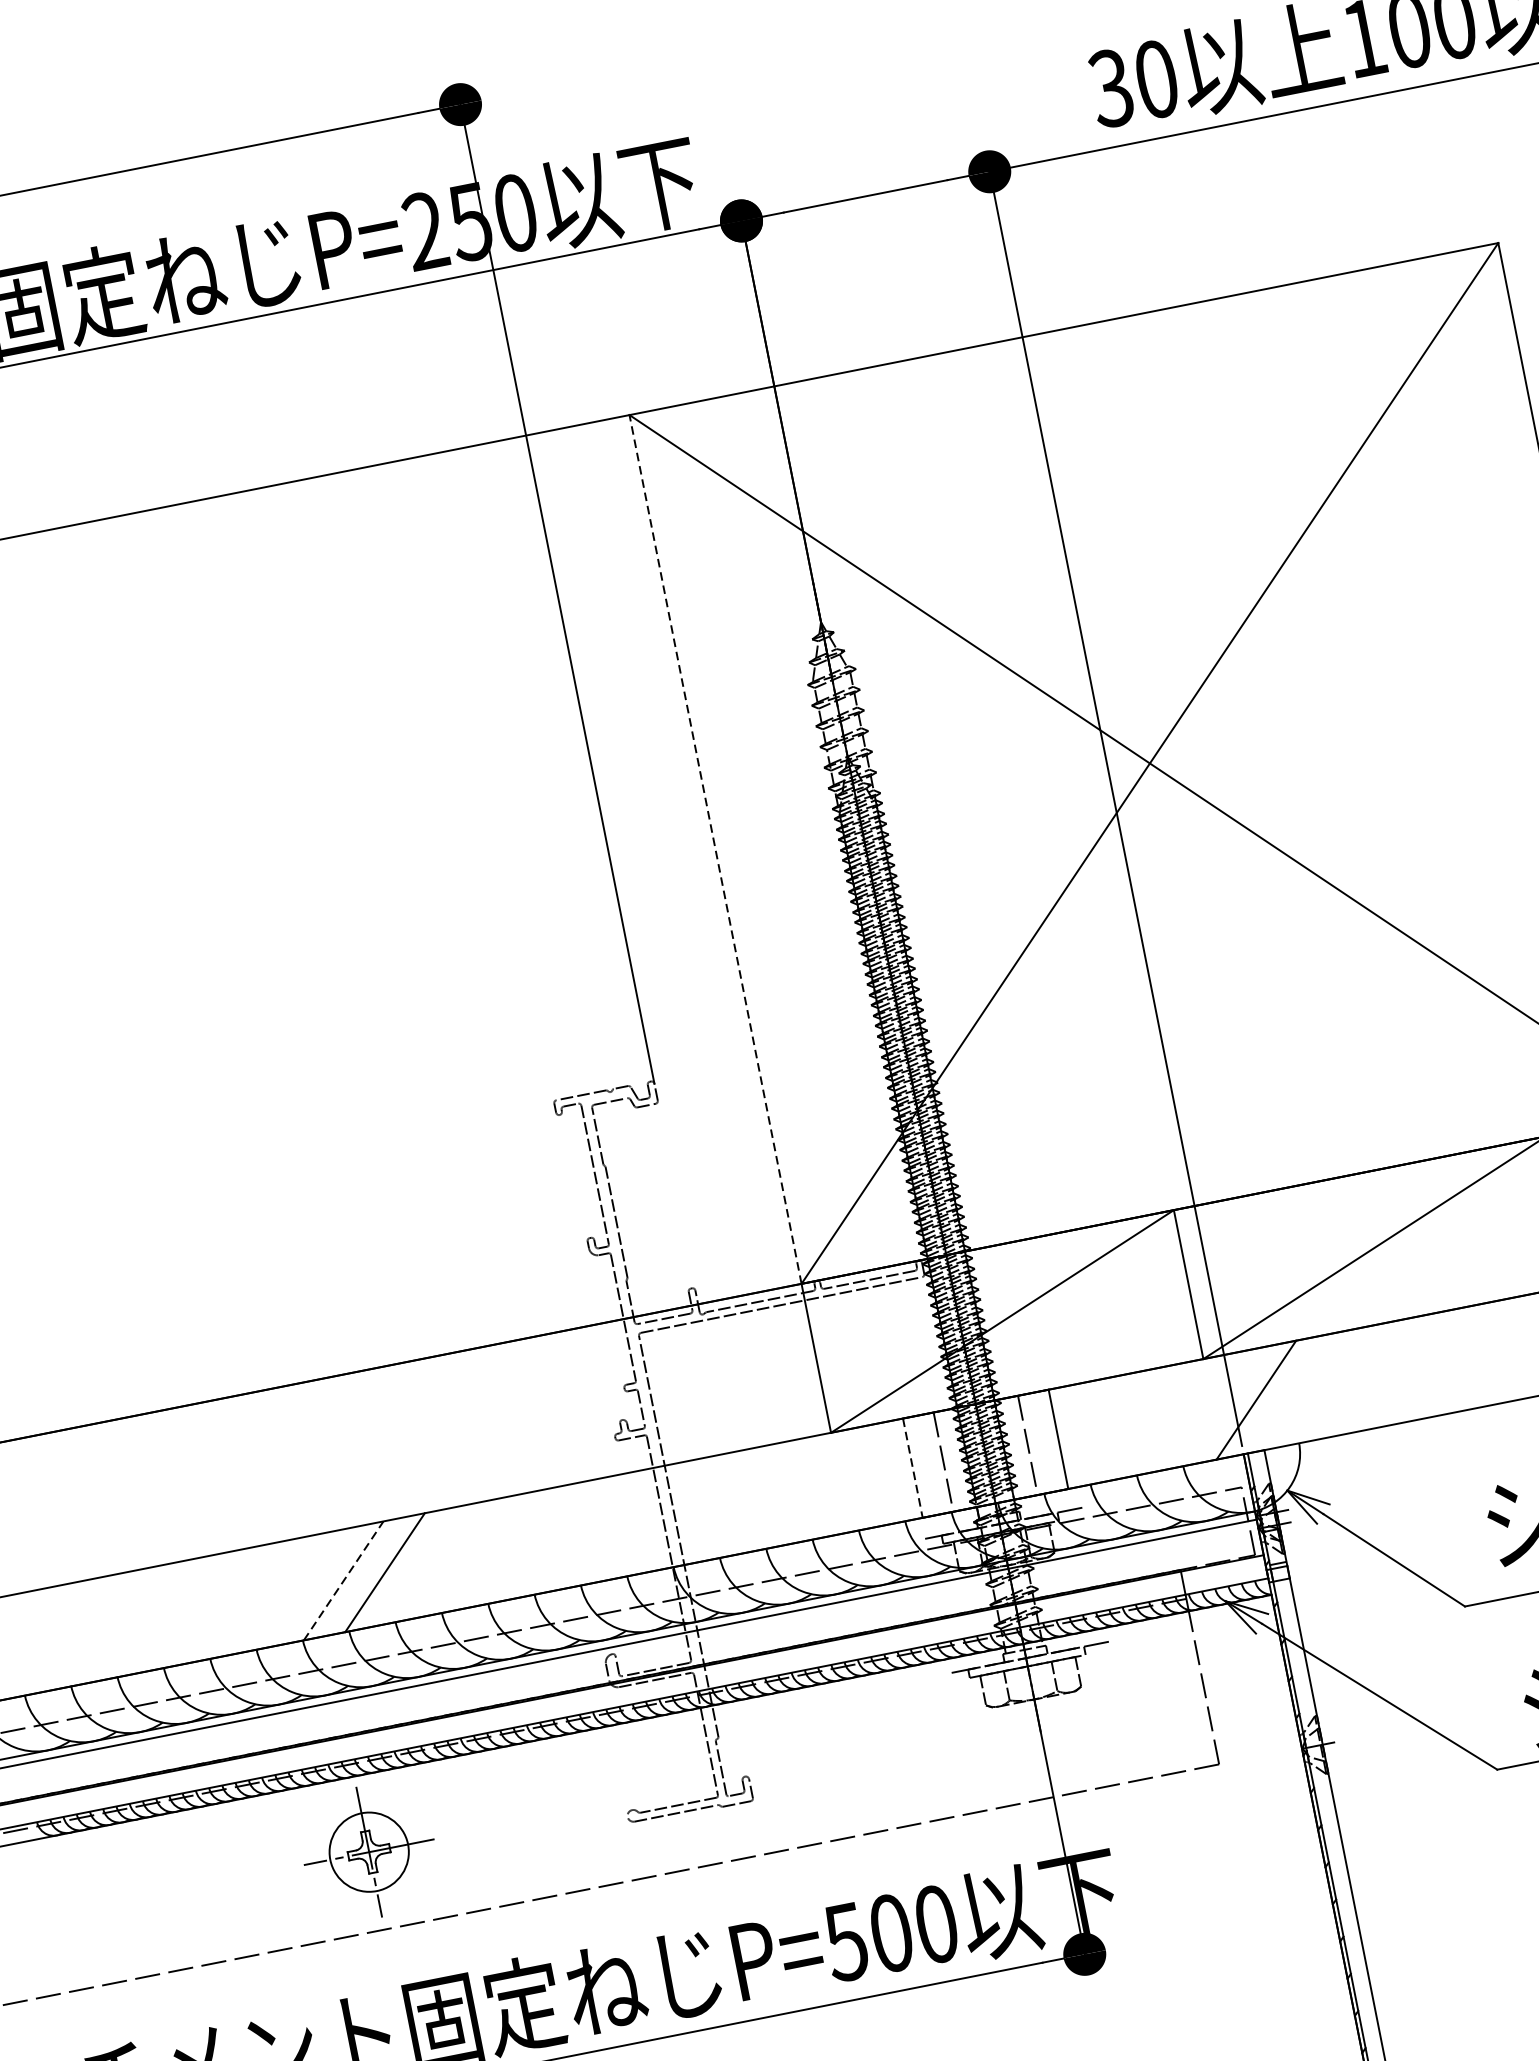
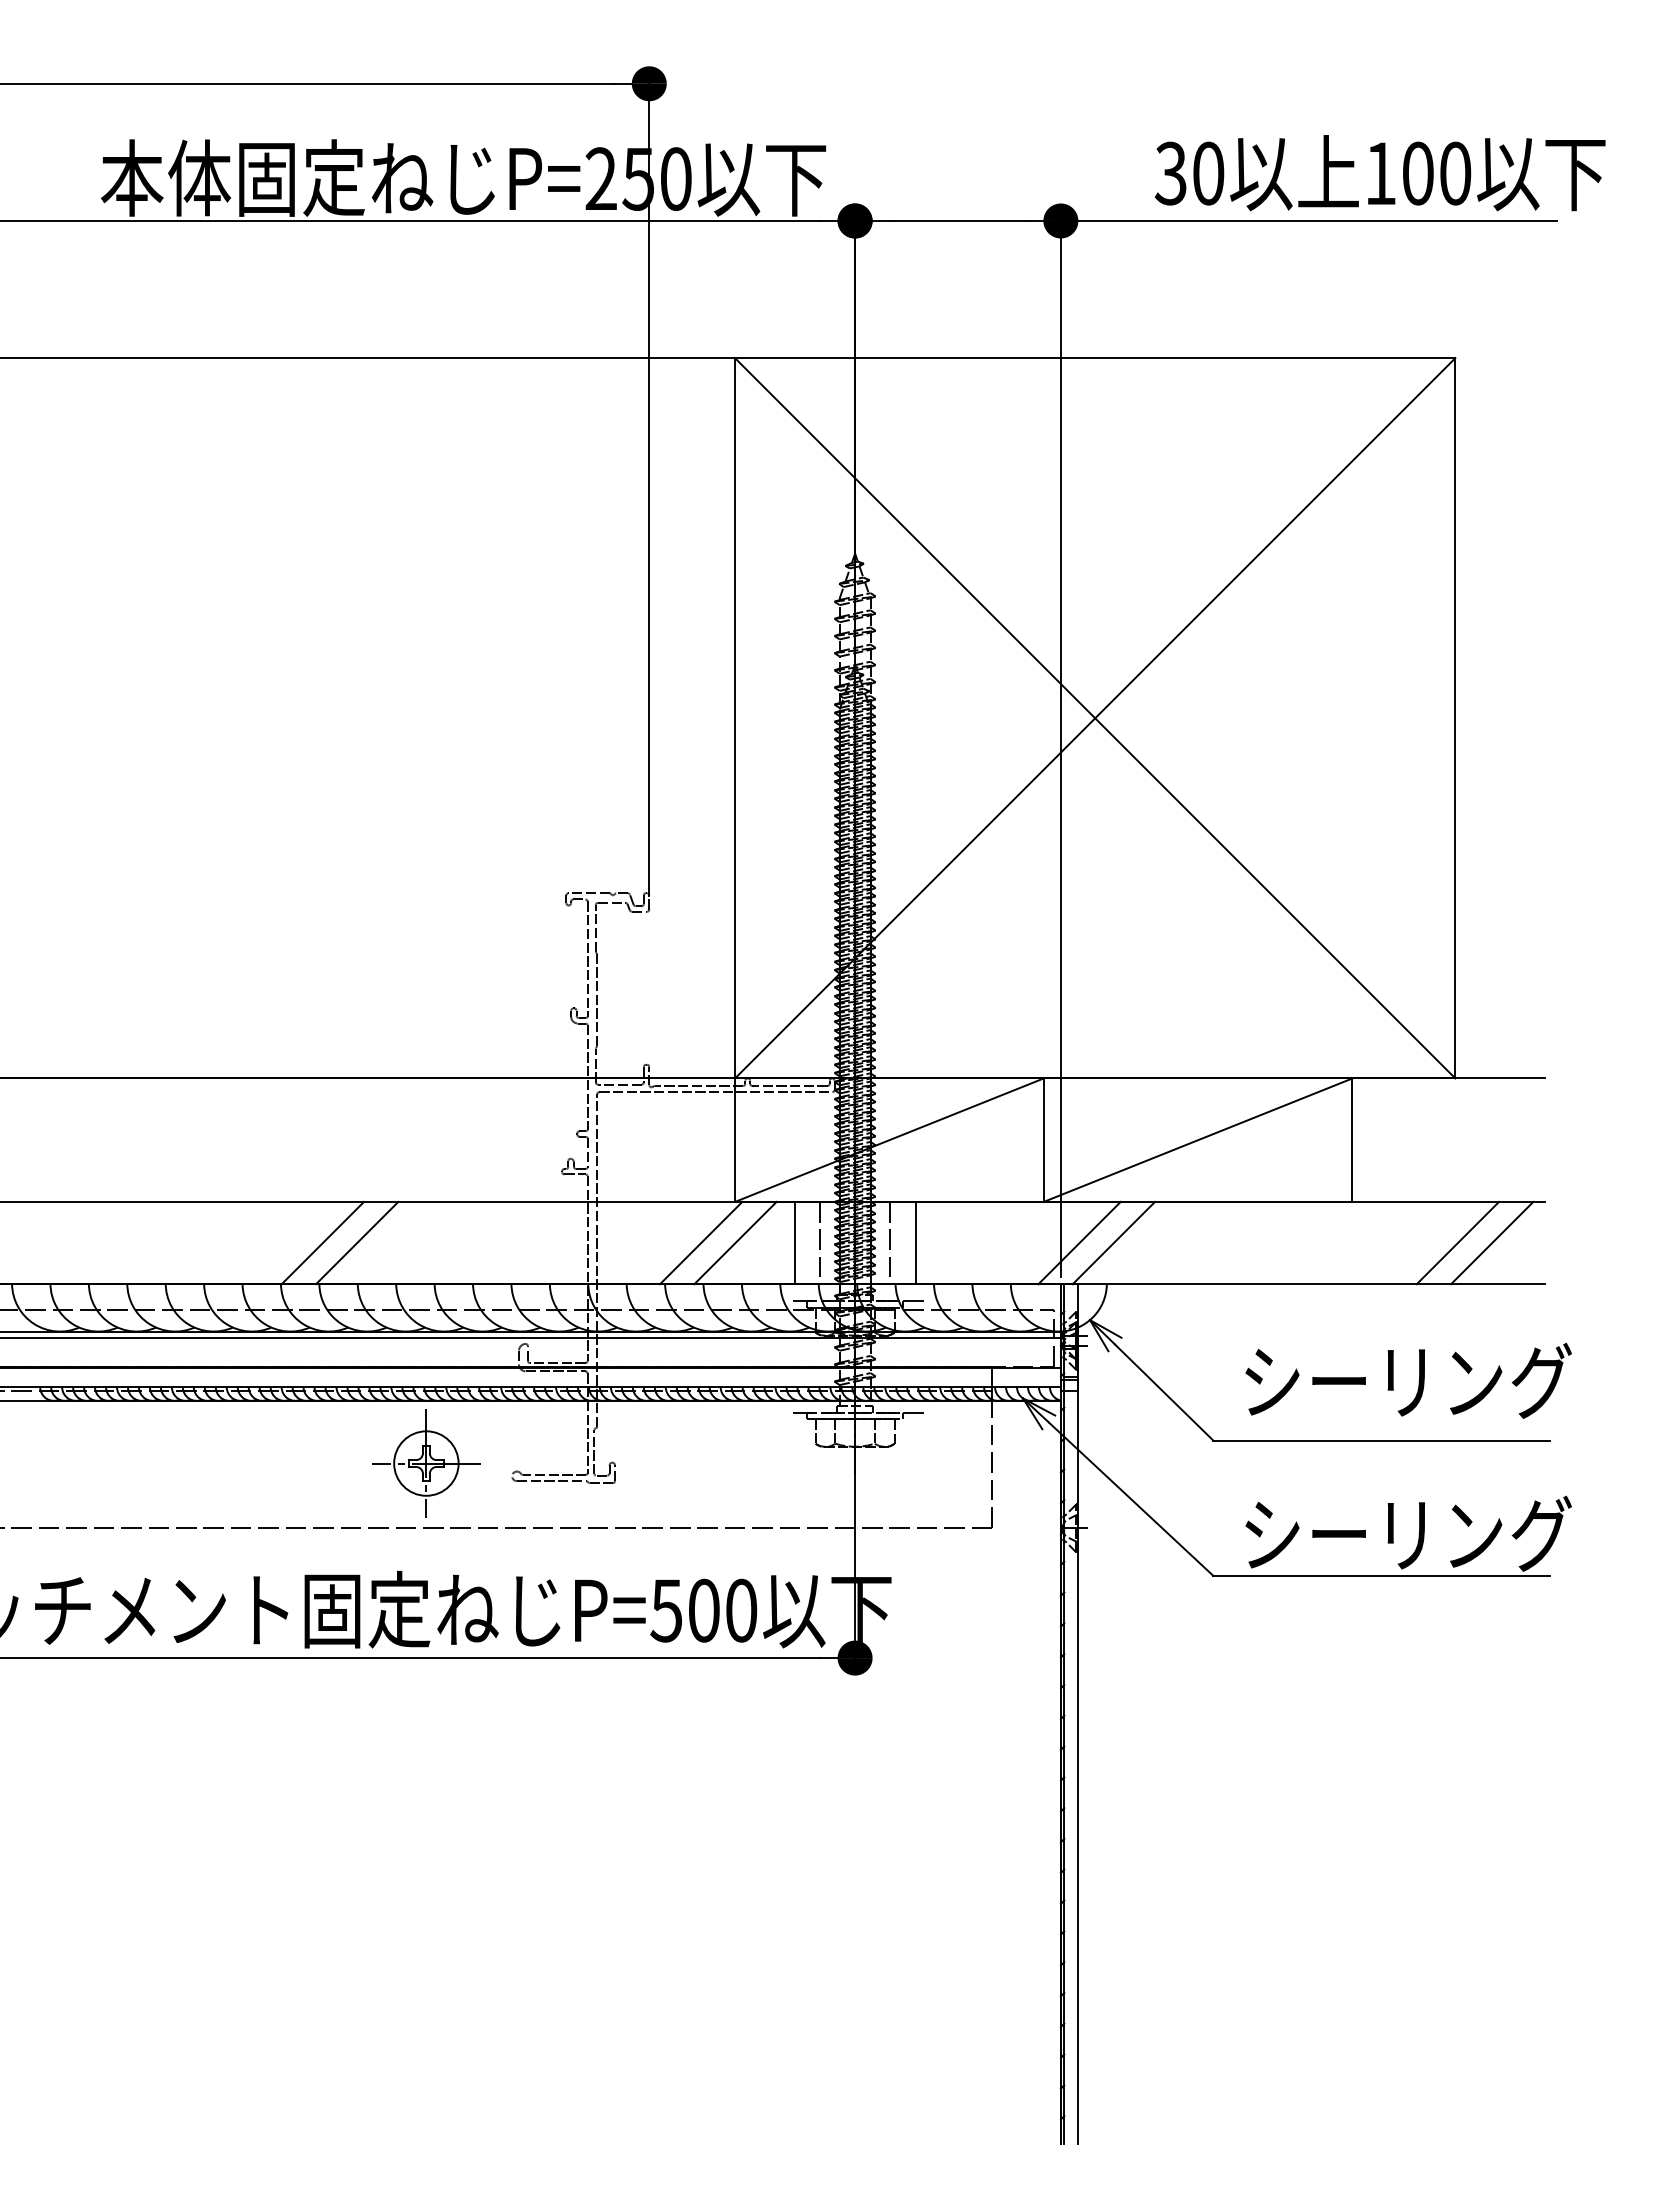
line: (715, 848) -> (735, 717), dashed -> solid
line: (1297, 1391) -> (1113, 1242), added
line: (912, 1468) -> (794, 1243), dashed -> solid
line: (841, 1481) -> (735, 1242), added
line: (800, 1489) -> (701, 1242), added
line: (344, 1580) -> (323, 1242), dashed -> solid
part: (369, 1852) -> (426, 1463), moved

